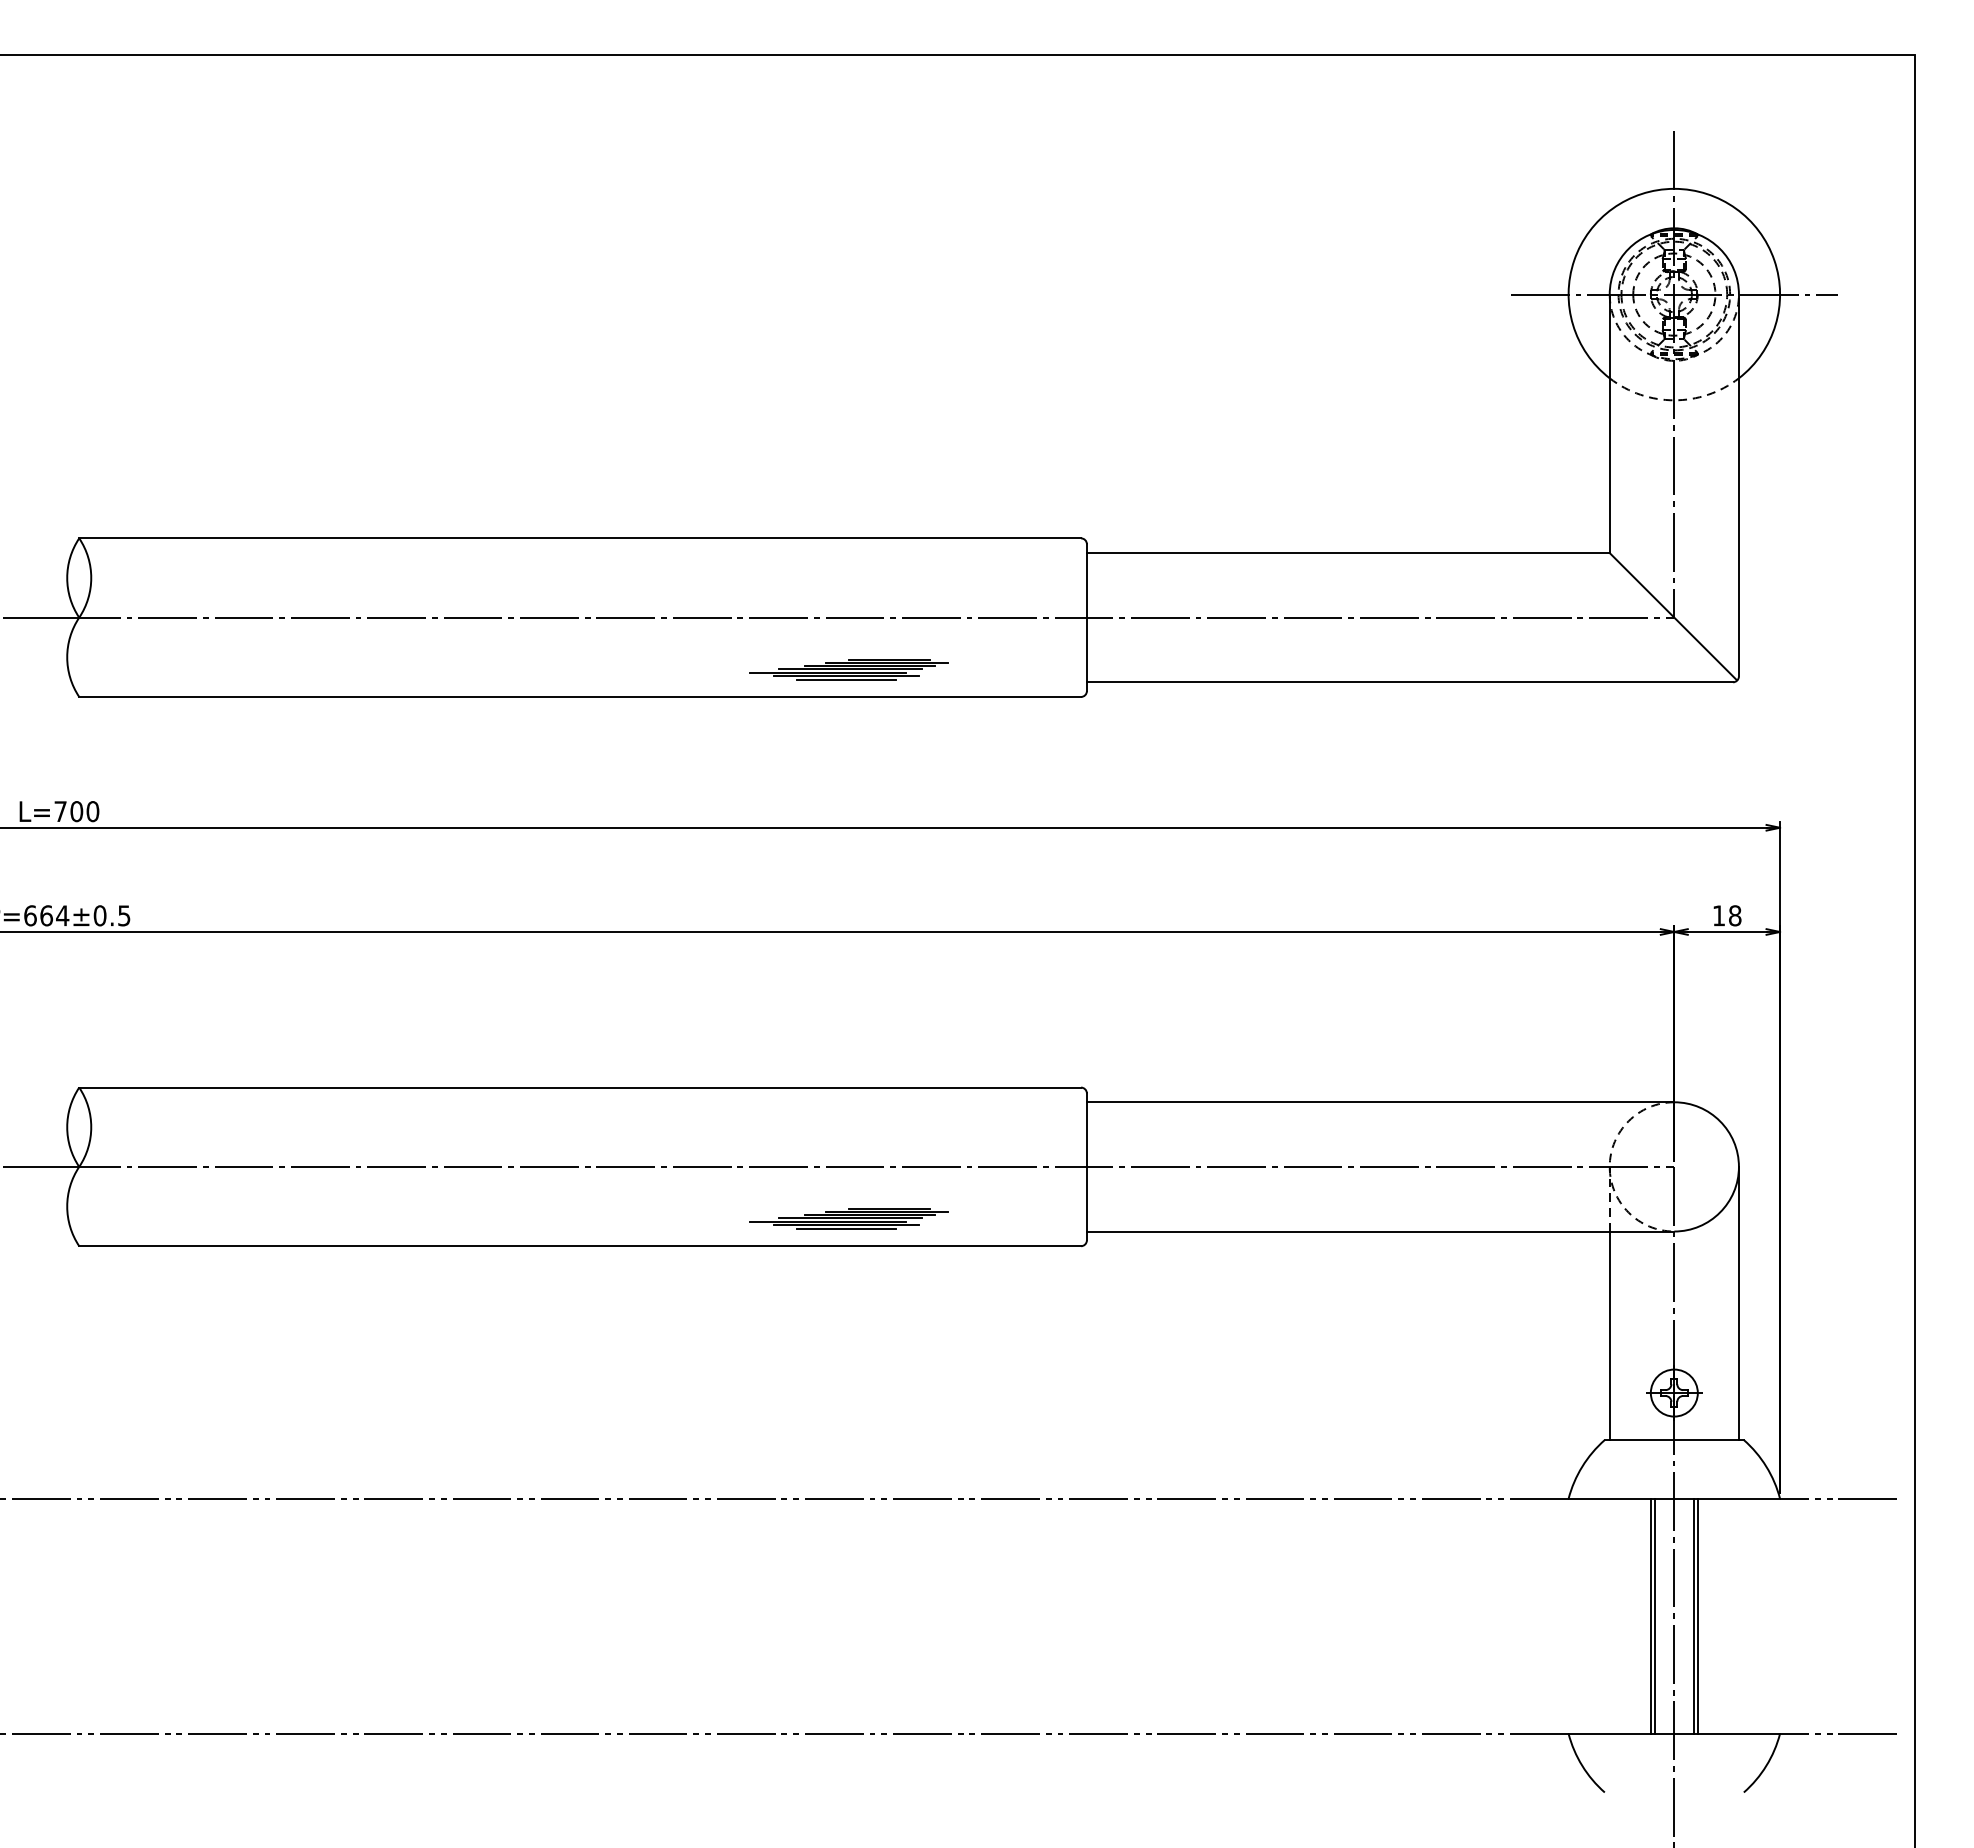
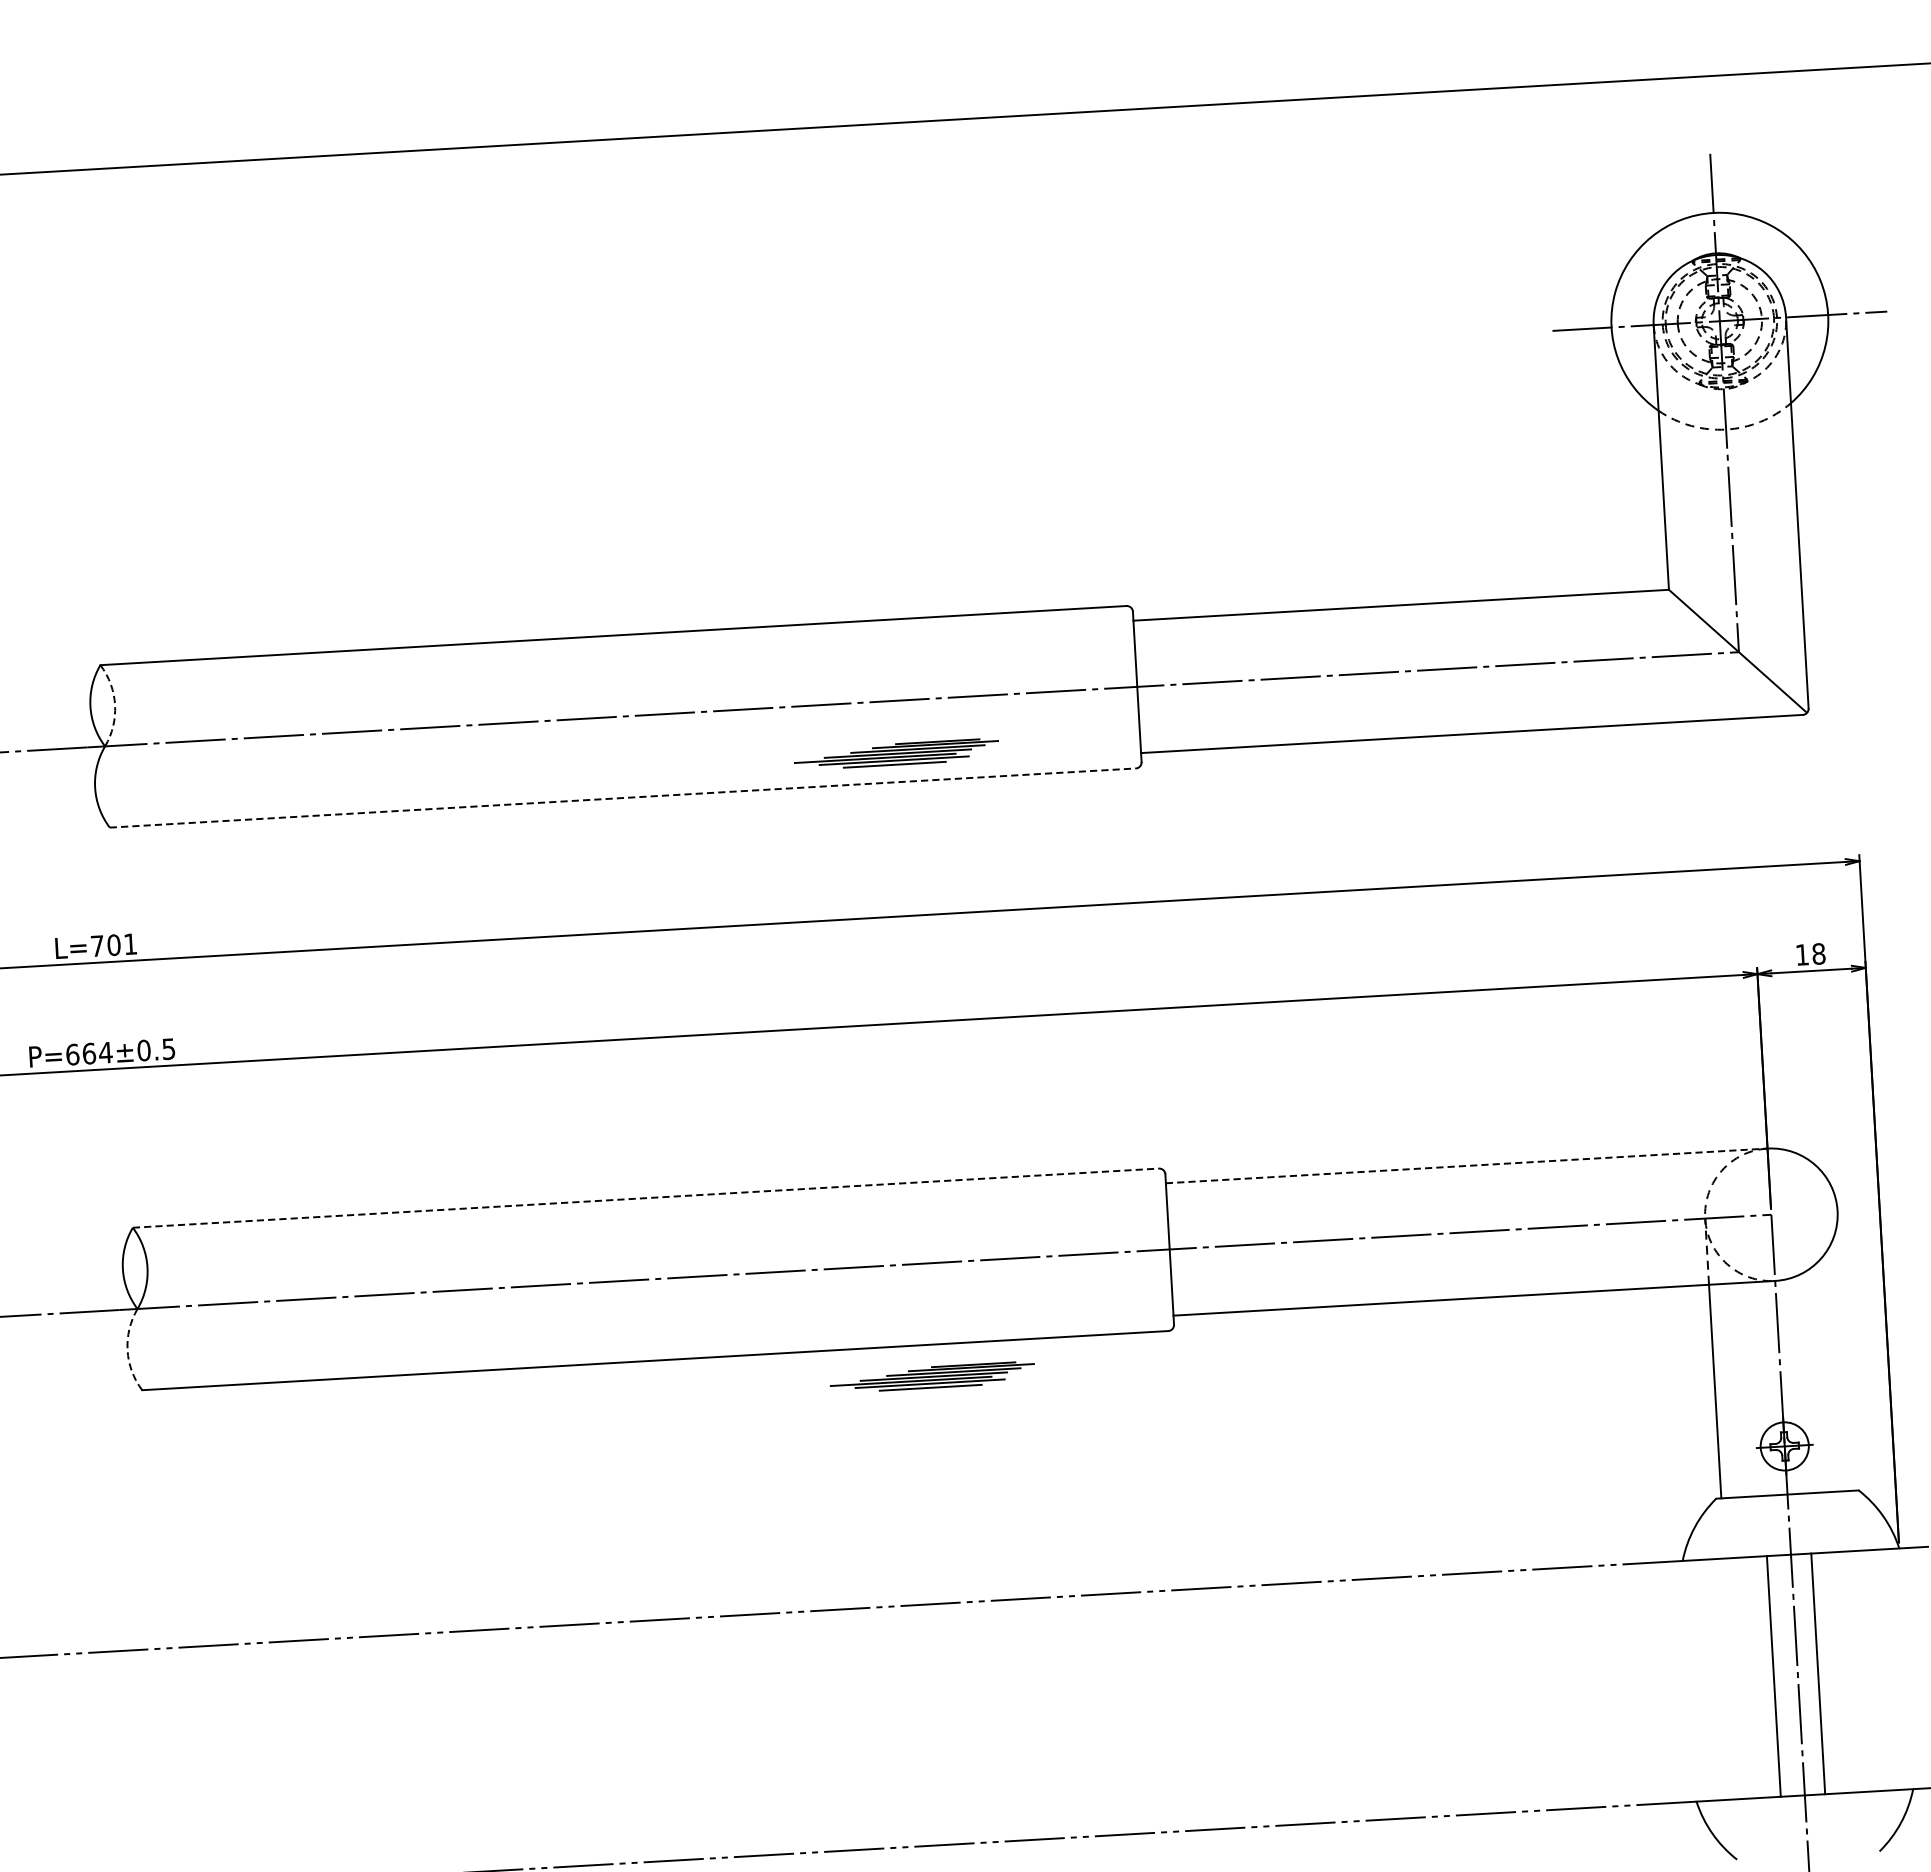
arc: (91, 578) -> (115, 705), solid -> dashed
line: (580, 696) -> (623, 797), solid -> dashed
text: (92, 811) -> (130, 944), L=700 -> L=701
line: (580, 1087) -> (646, 1198), solid -> dashed
line: (1380, 1102) -> (1466, 1166), solid -> dashed
arc: (67, 1206) -> (127, 1350), solid -> dashed
part: (848, 1218) -> (932, 1376), moved
line: (1738, 1303) -> (1845, 1350), removed
line: (1654, 1615) -> (1777, 1675), removed
line: (1697, 1615) -> (1821, 1672), removed

